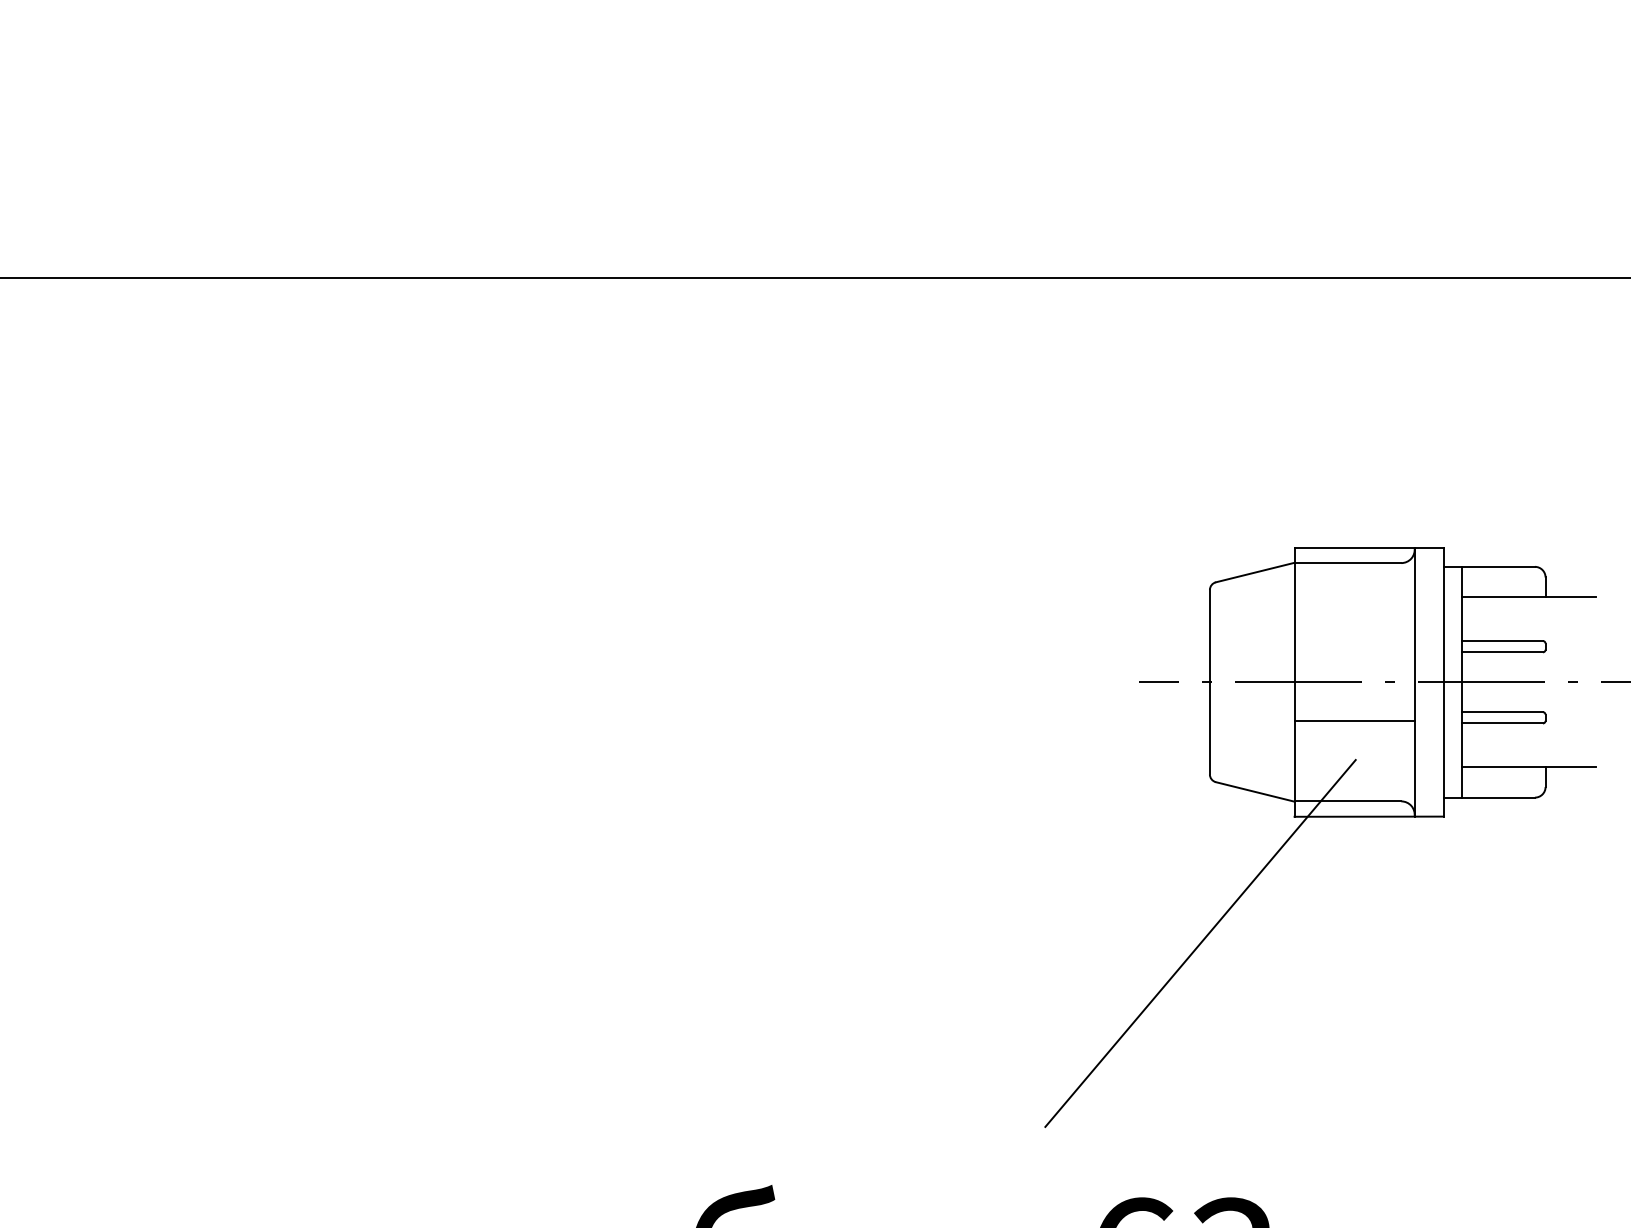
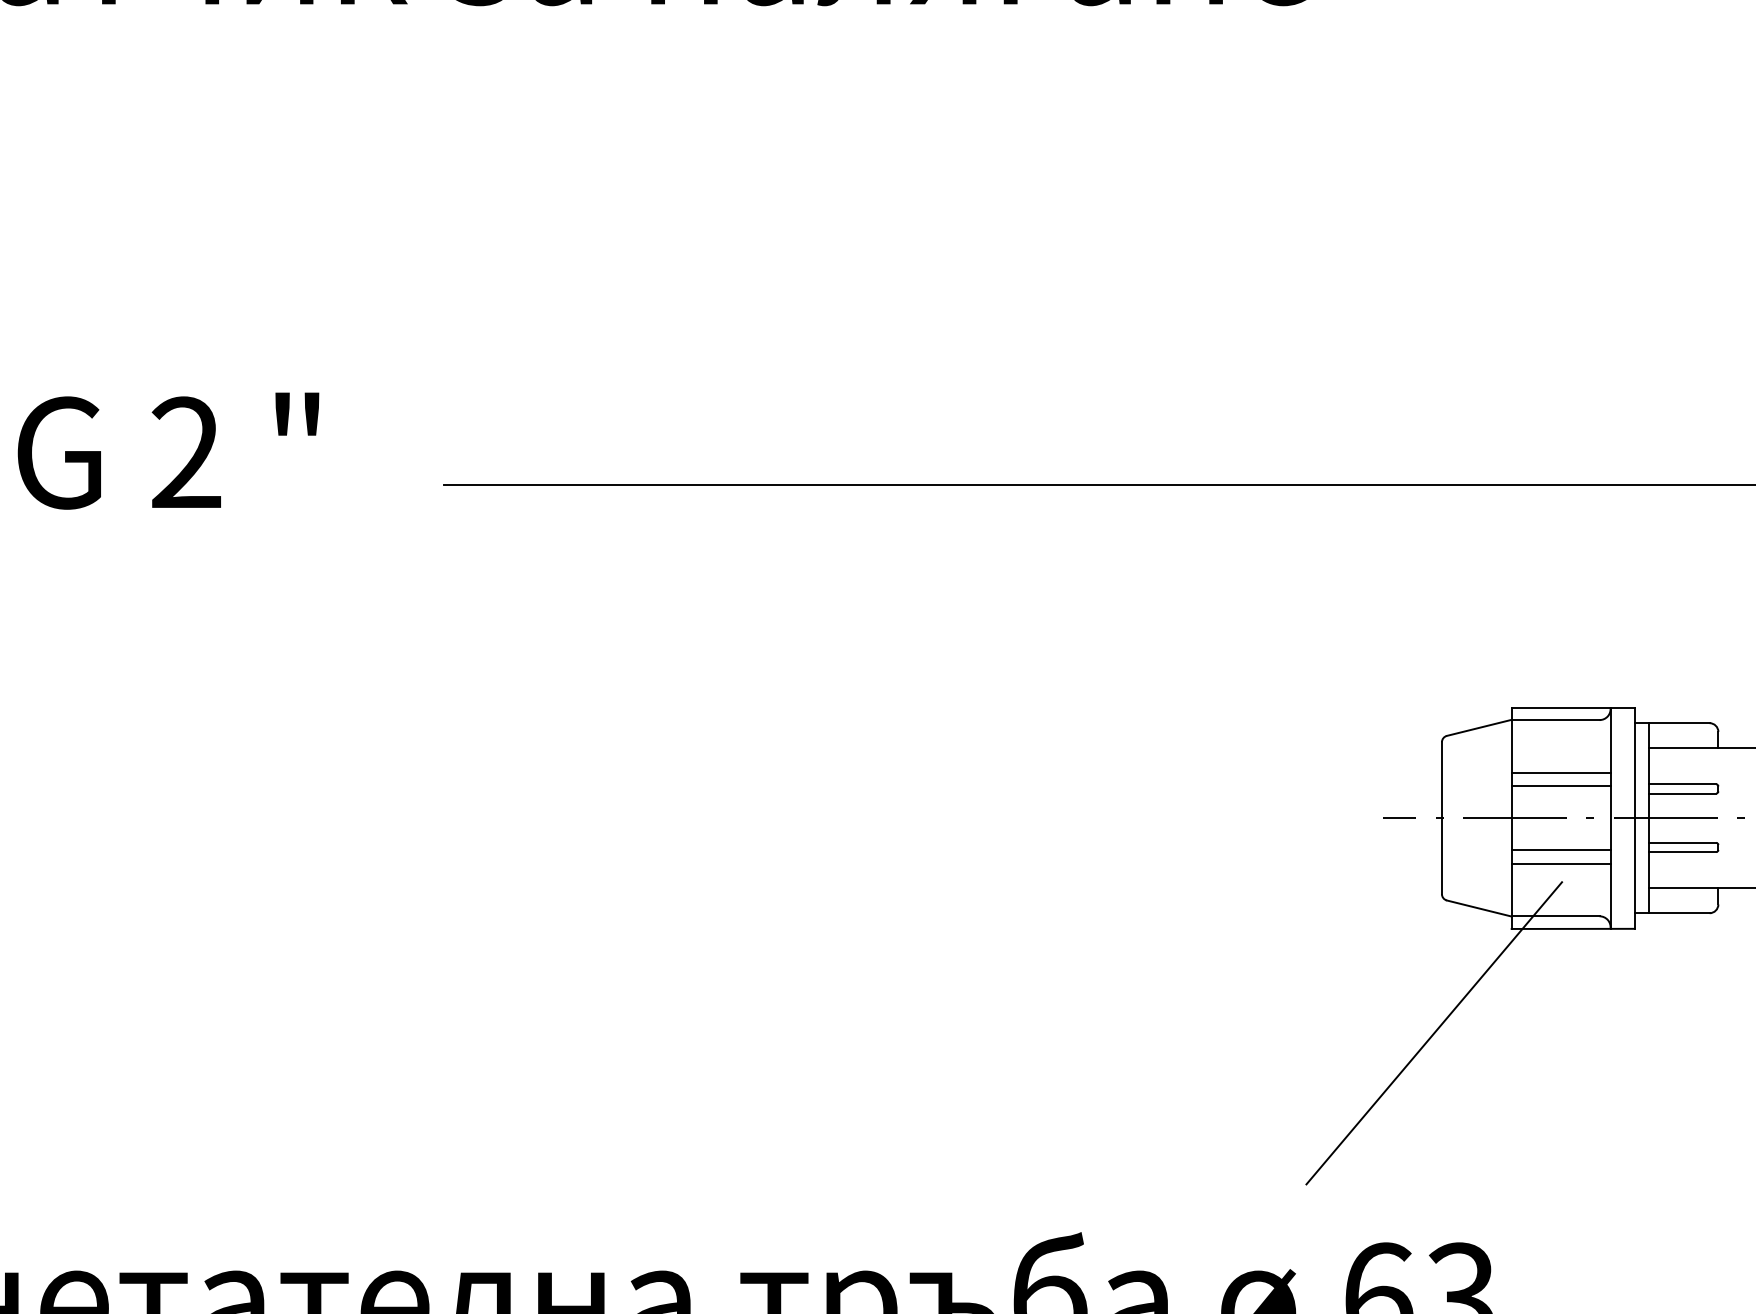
line: (1353, 626) -> (1560, 772), added
line: (1353, 643) -> (1560, 786), added
line: (1353, 737) -> (1560, 863), added

